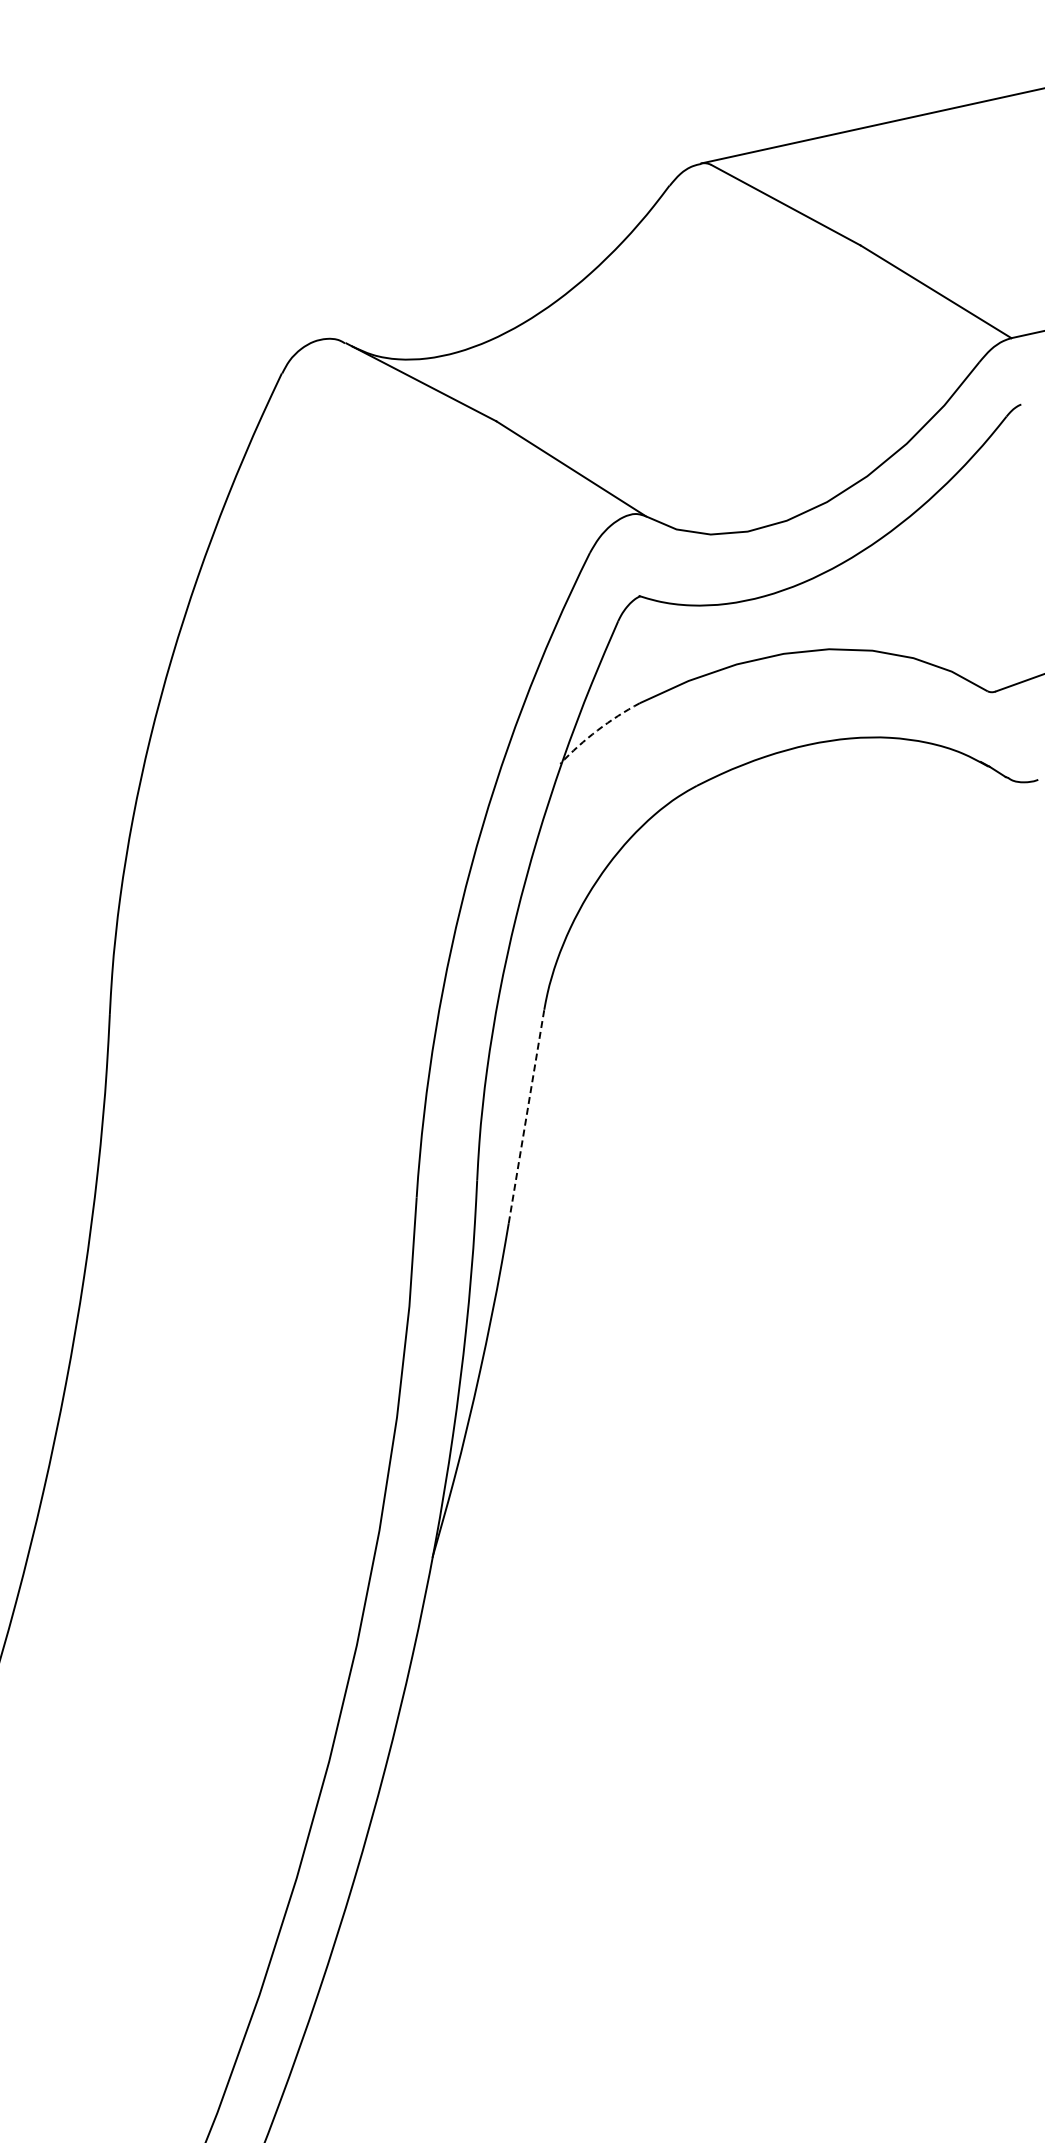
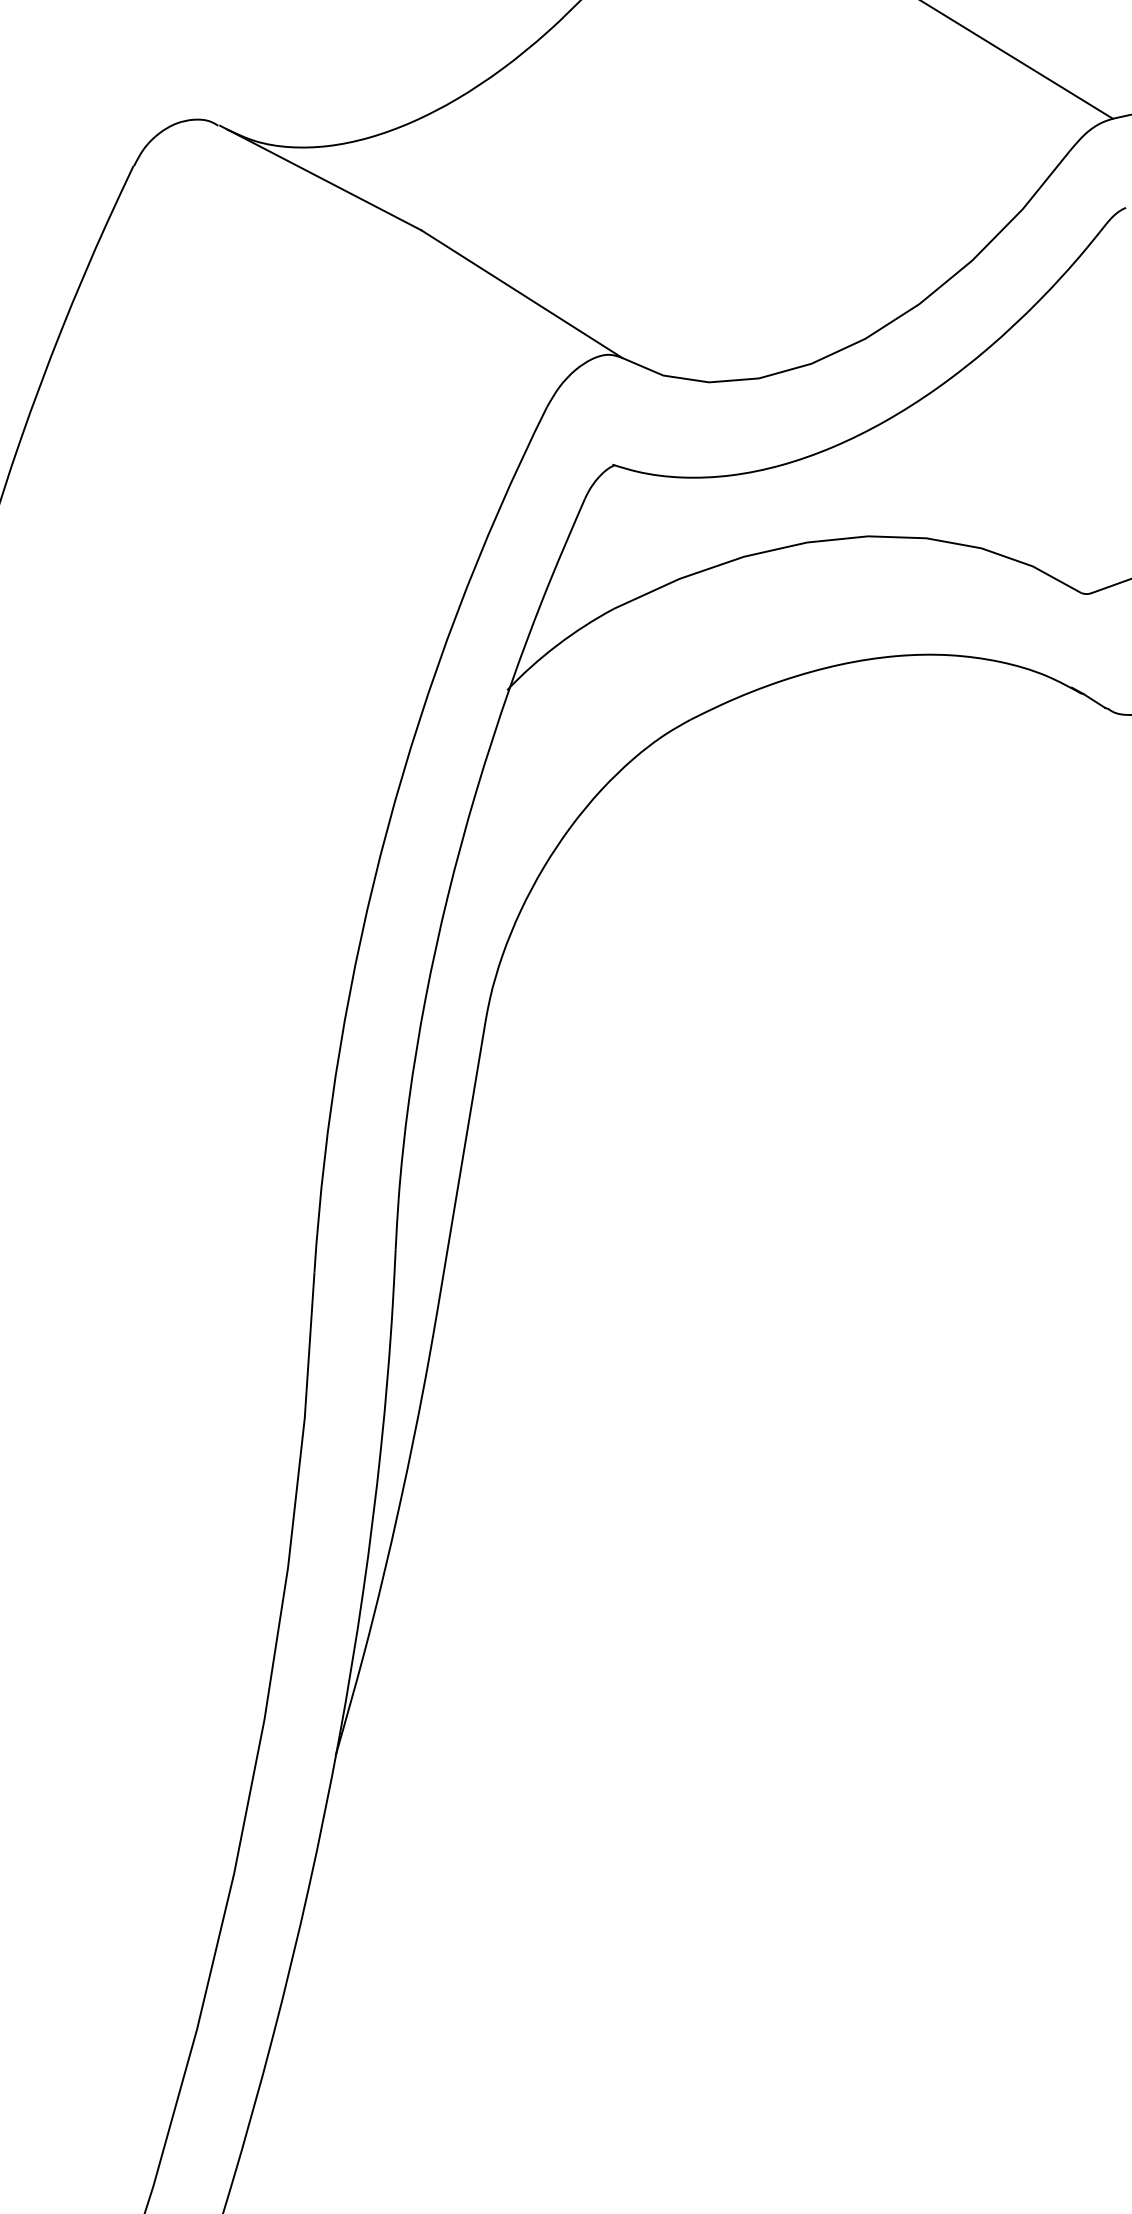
arc: (597, 730) -> (557, 645), dashed -> solid
line: (526, 1116) -> (461, 1163), dashed -> solid

